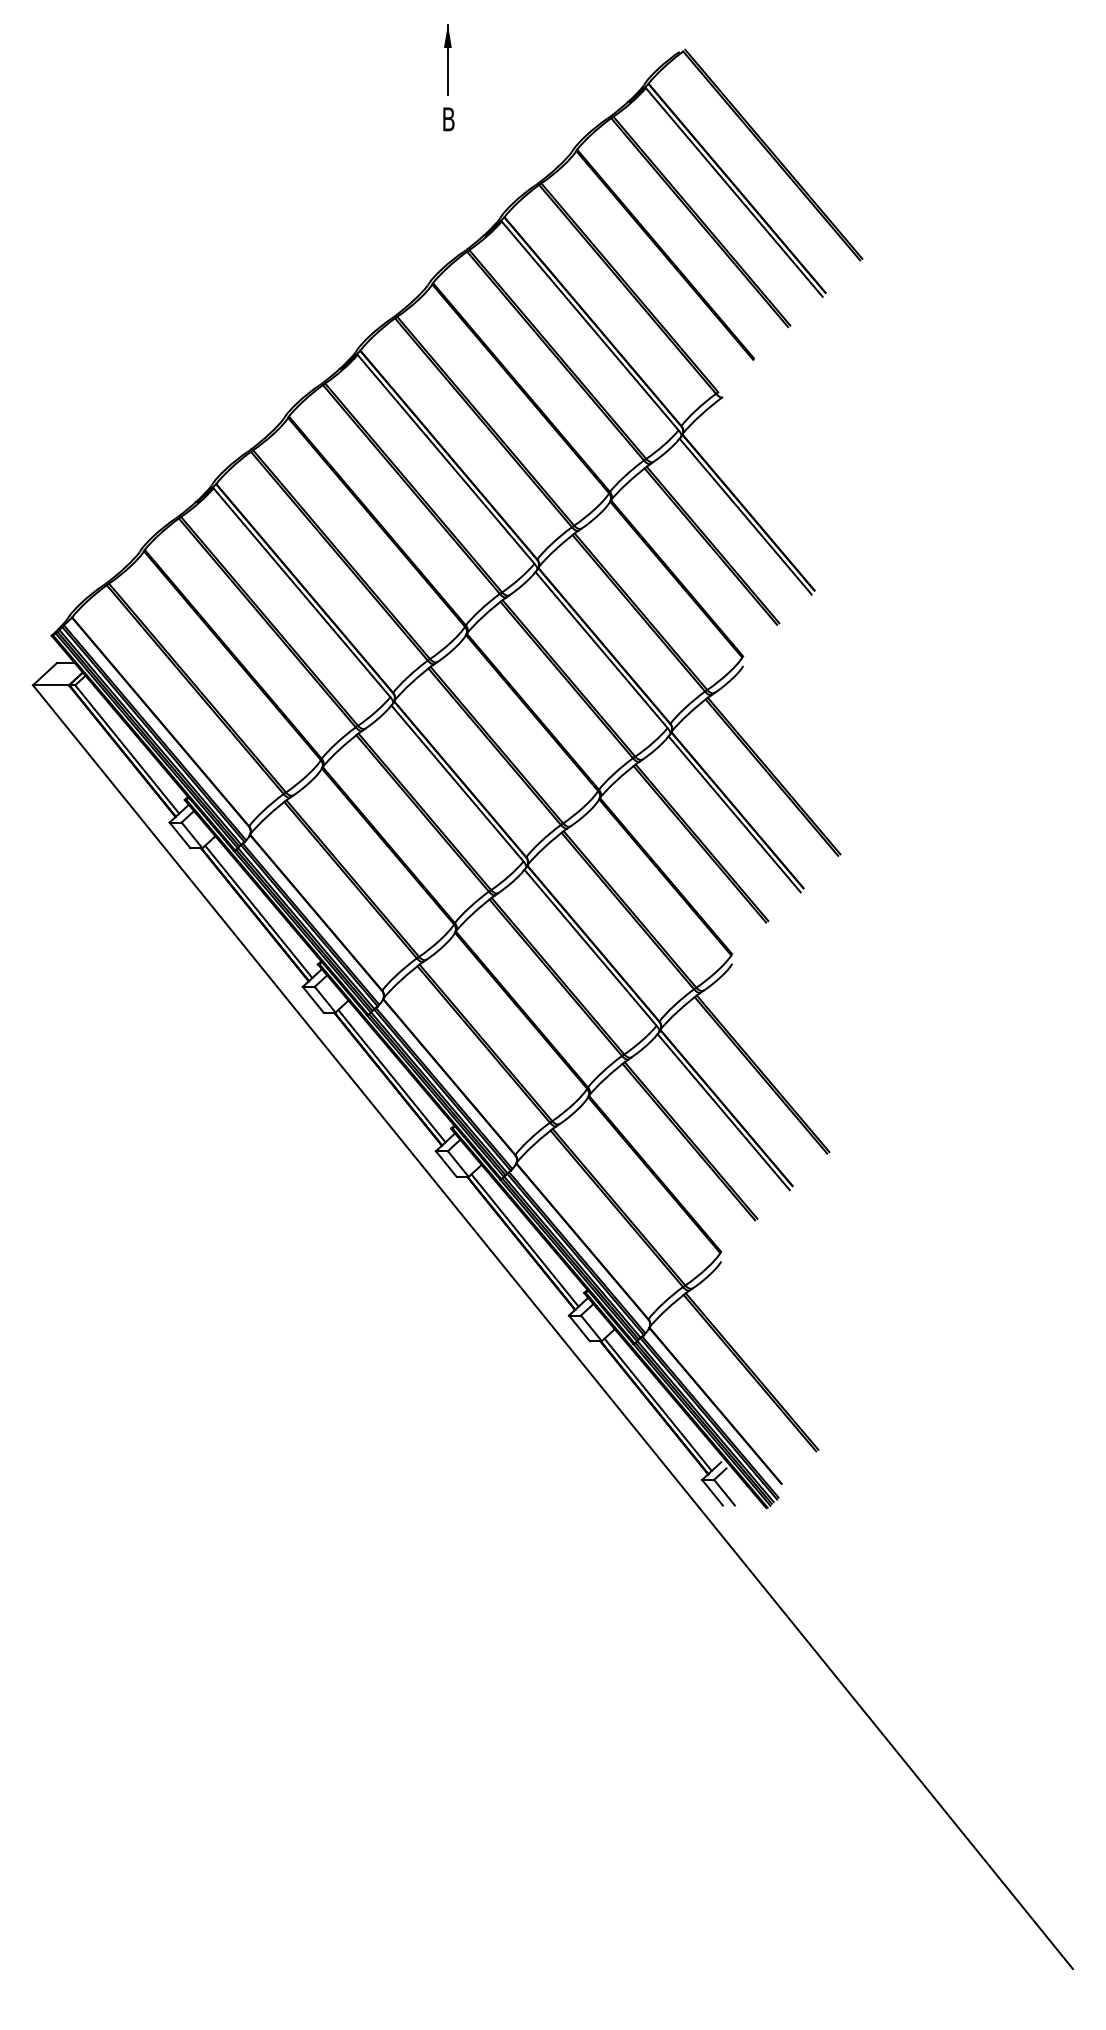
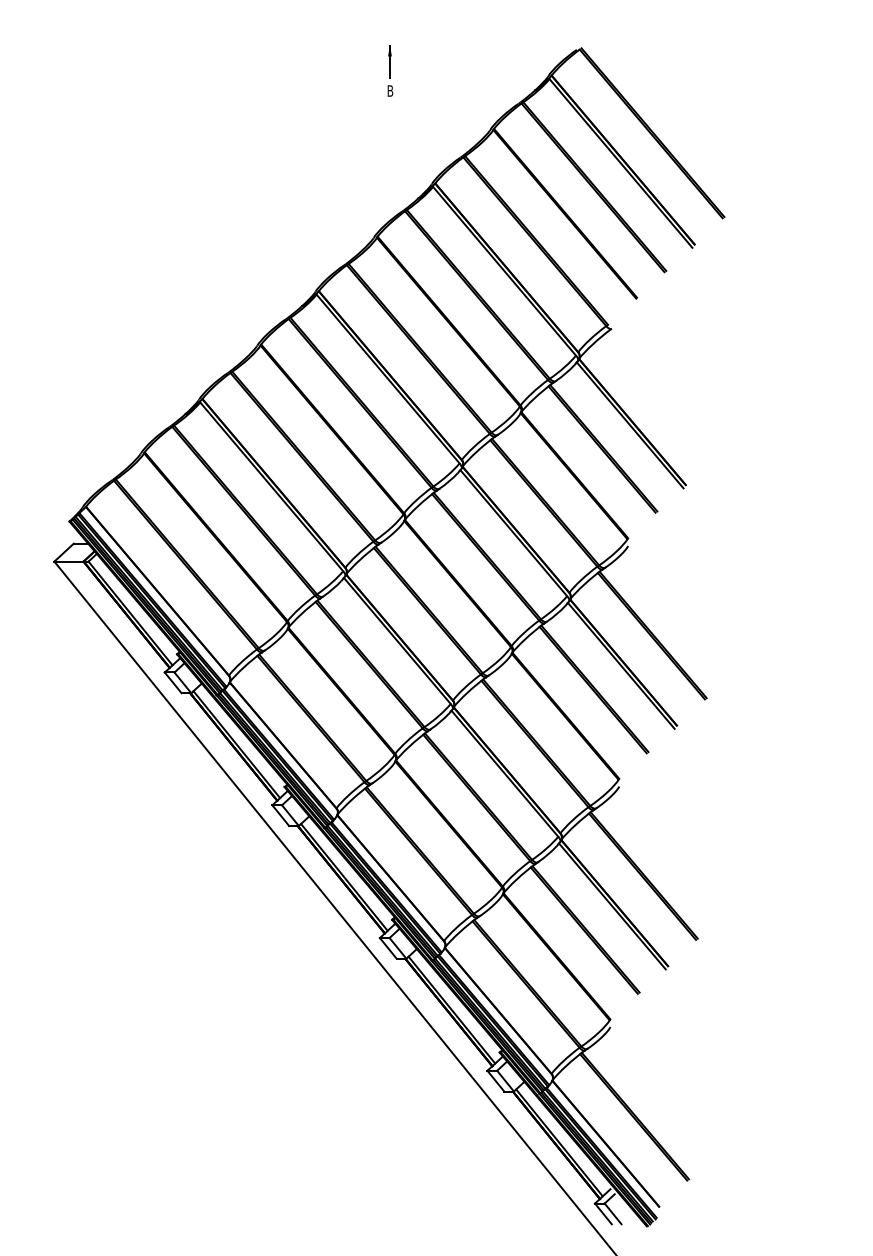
part: (448, 77) -> (390, 70), size x0.6

